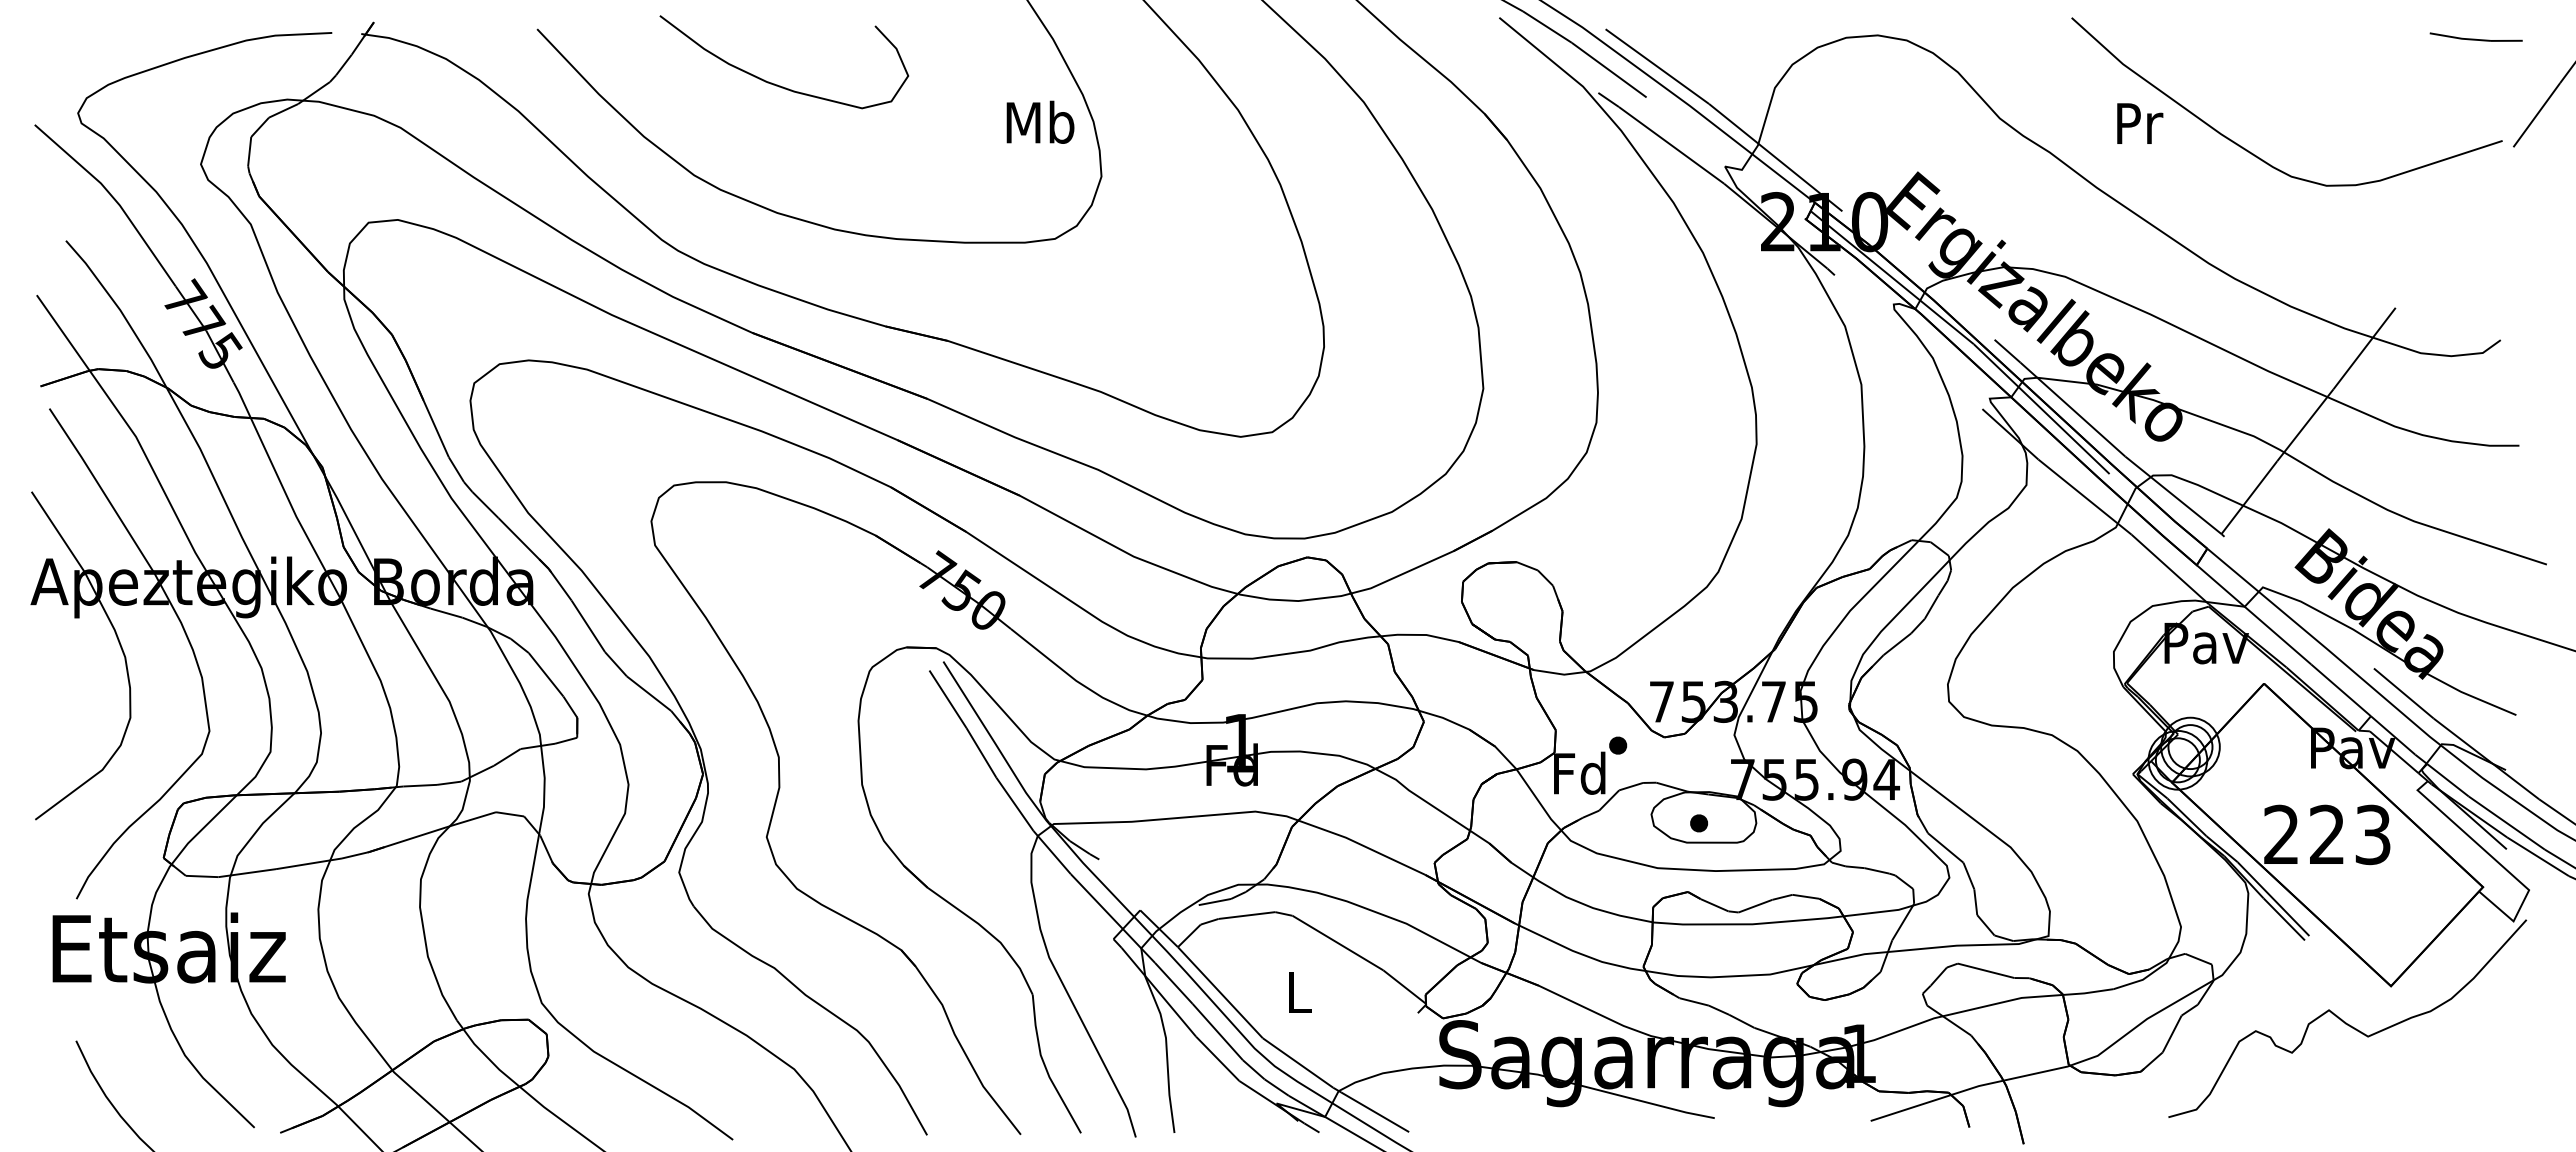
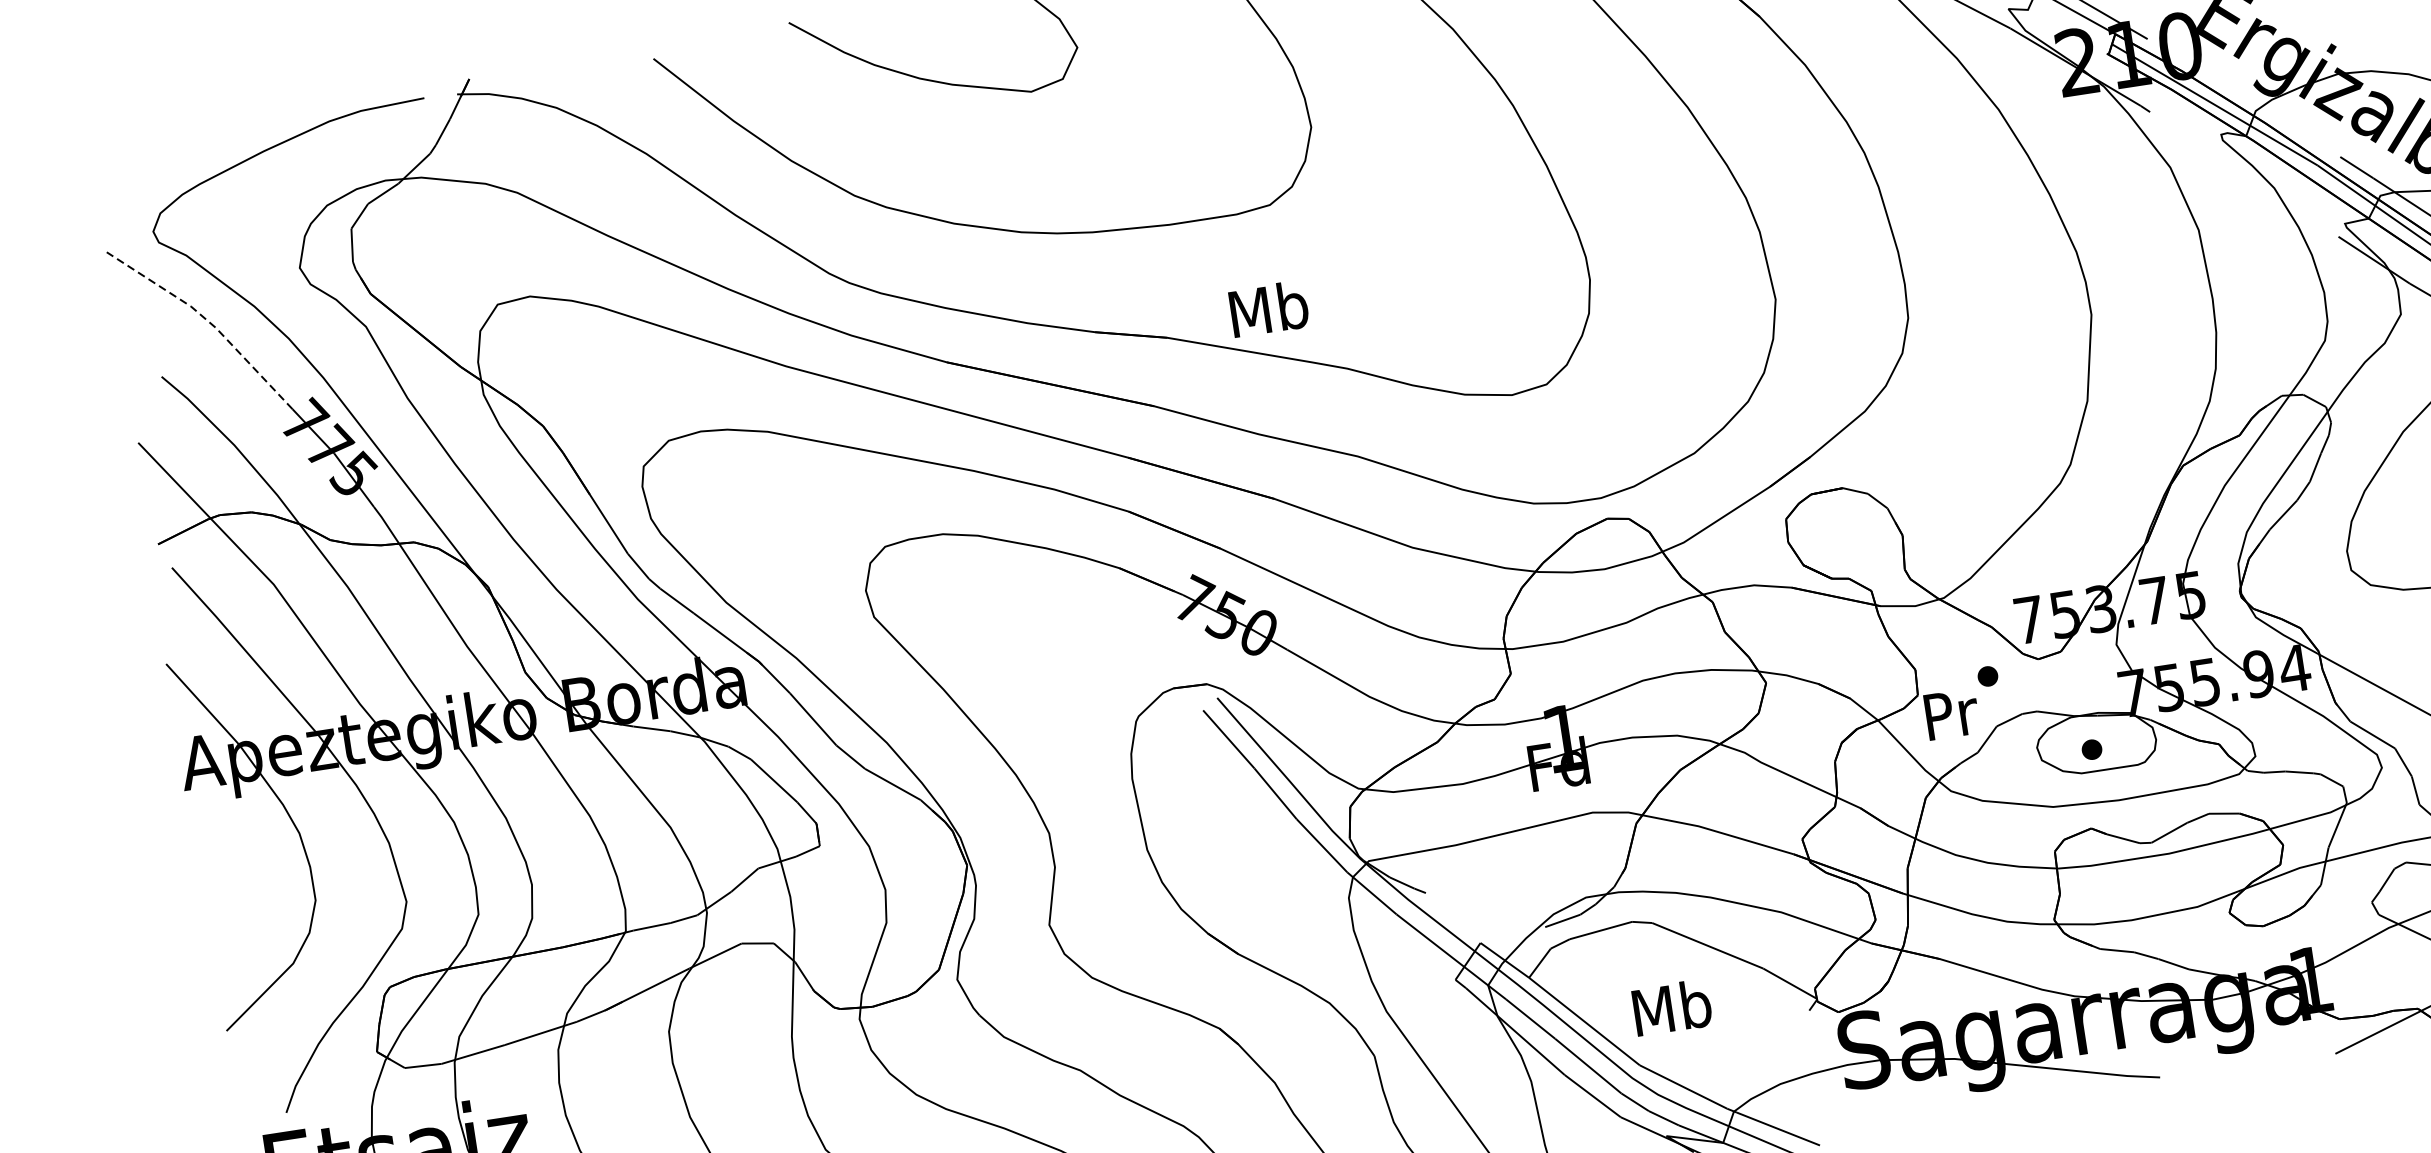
text: (1040, 121) -> (1268, 307), moved
line: (113, 198) -> (207, 321), solid -> dashed
text: (1579, 772) -> (1949, 713), Fd -> Pr
text: (1298, 991) -> (1671, 1006), L -> Mb

